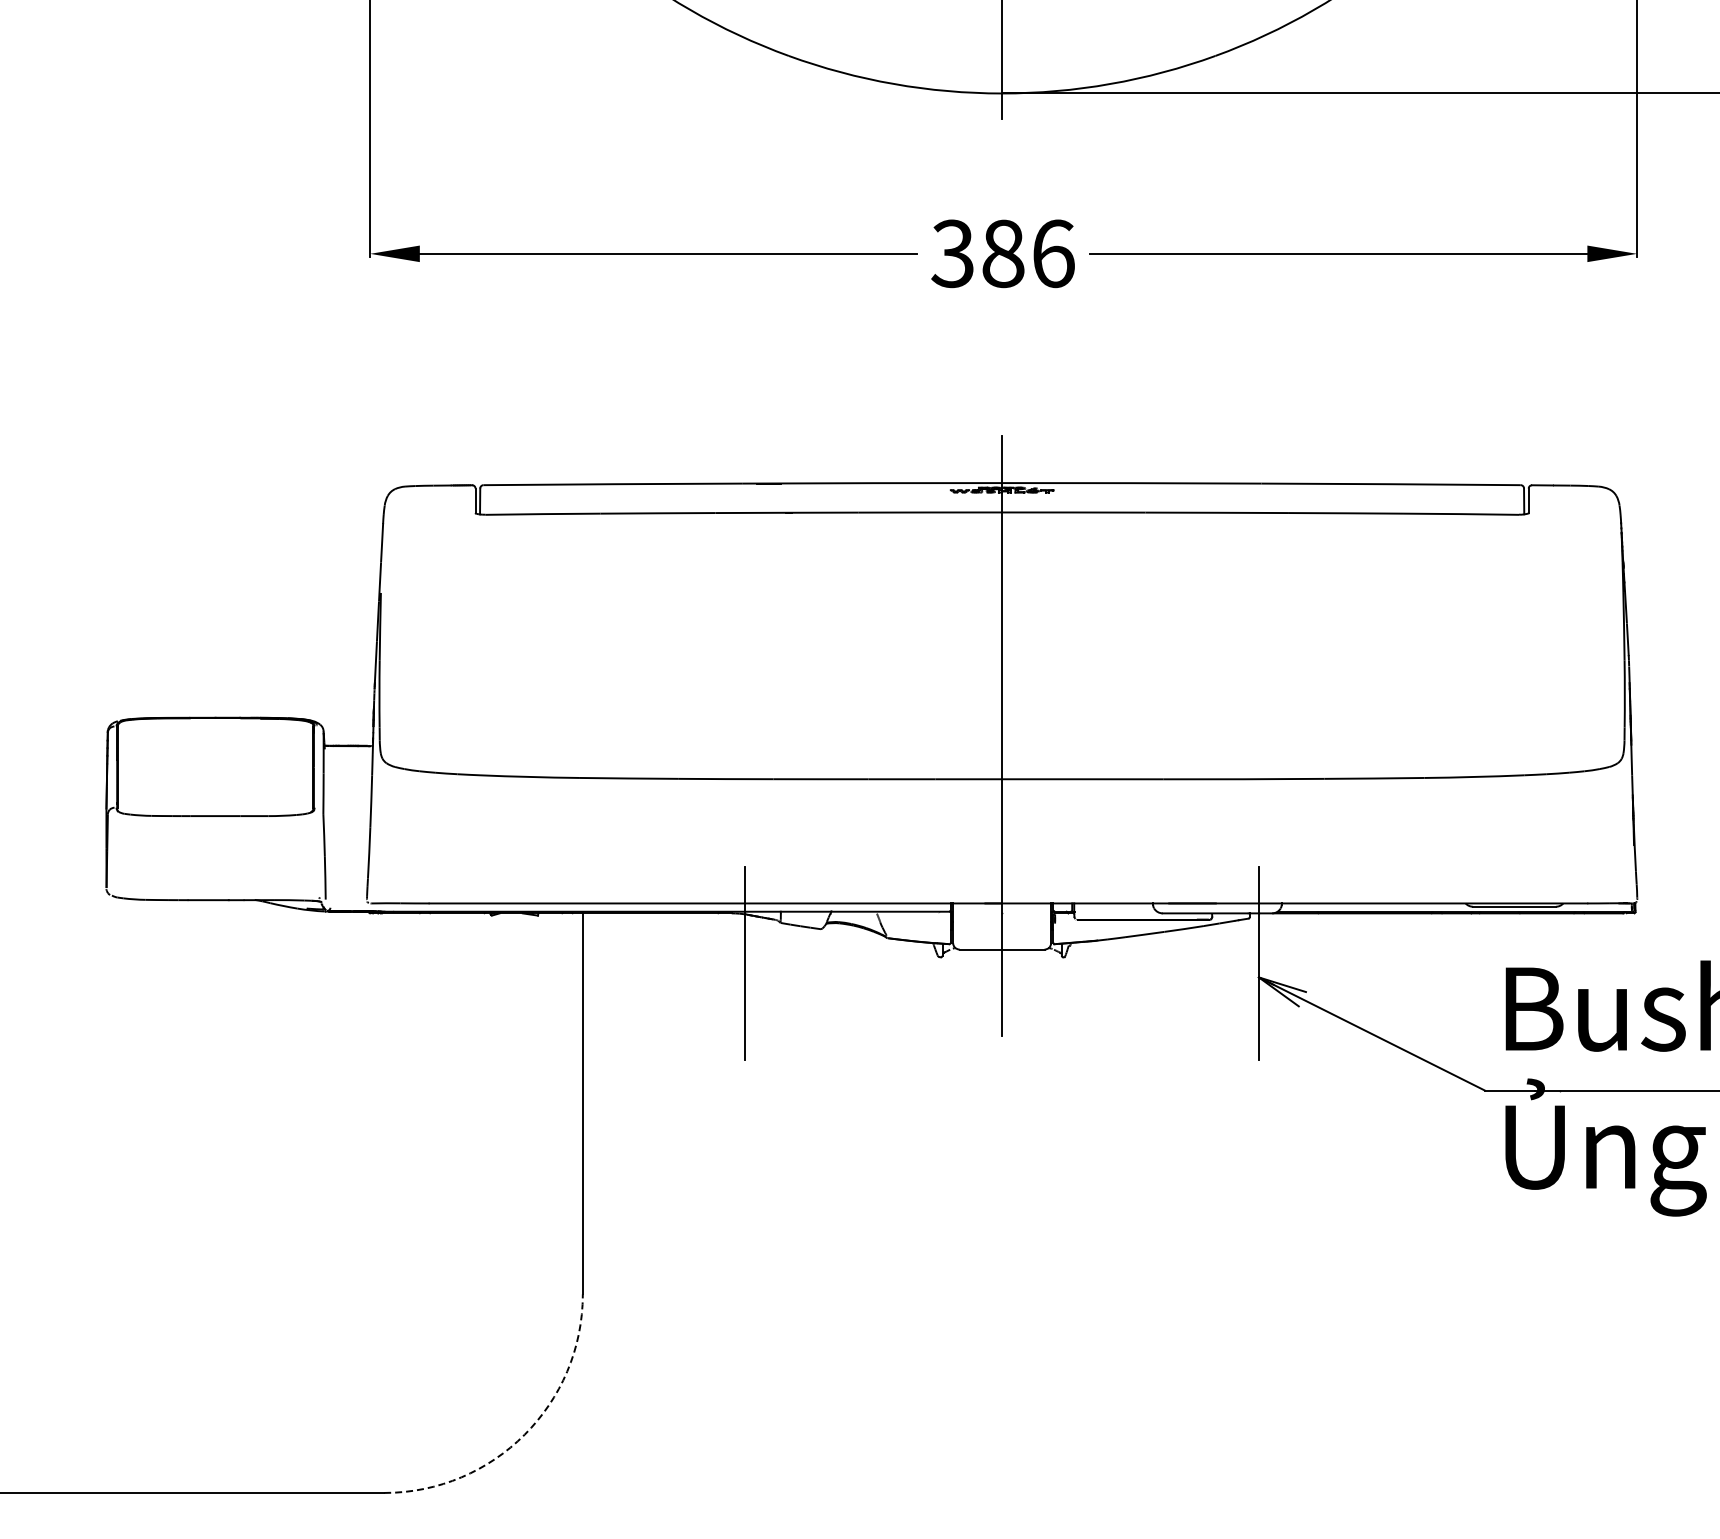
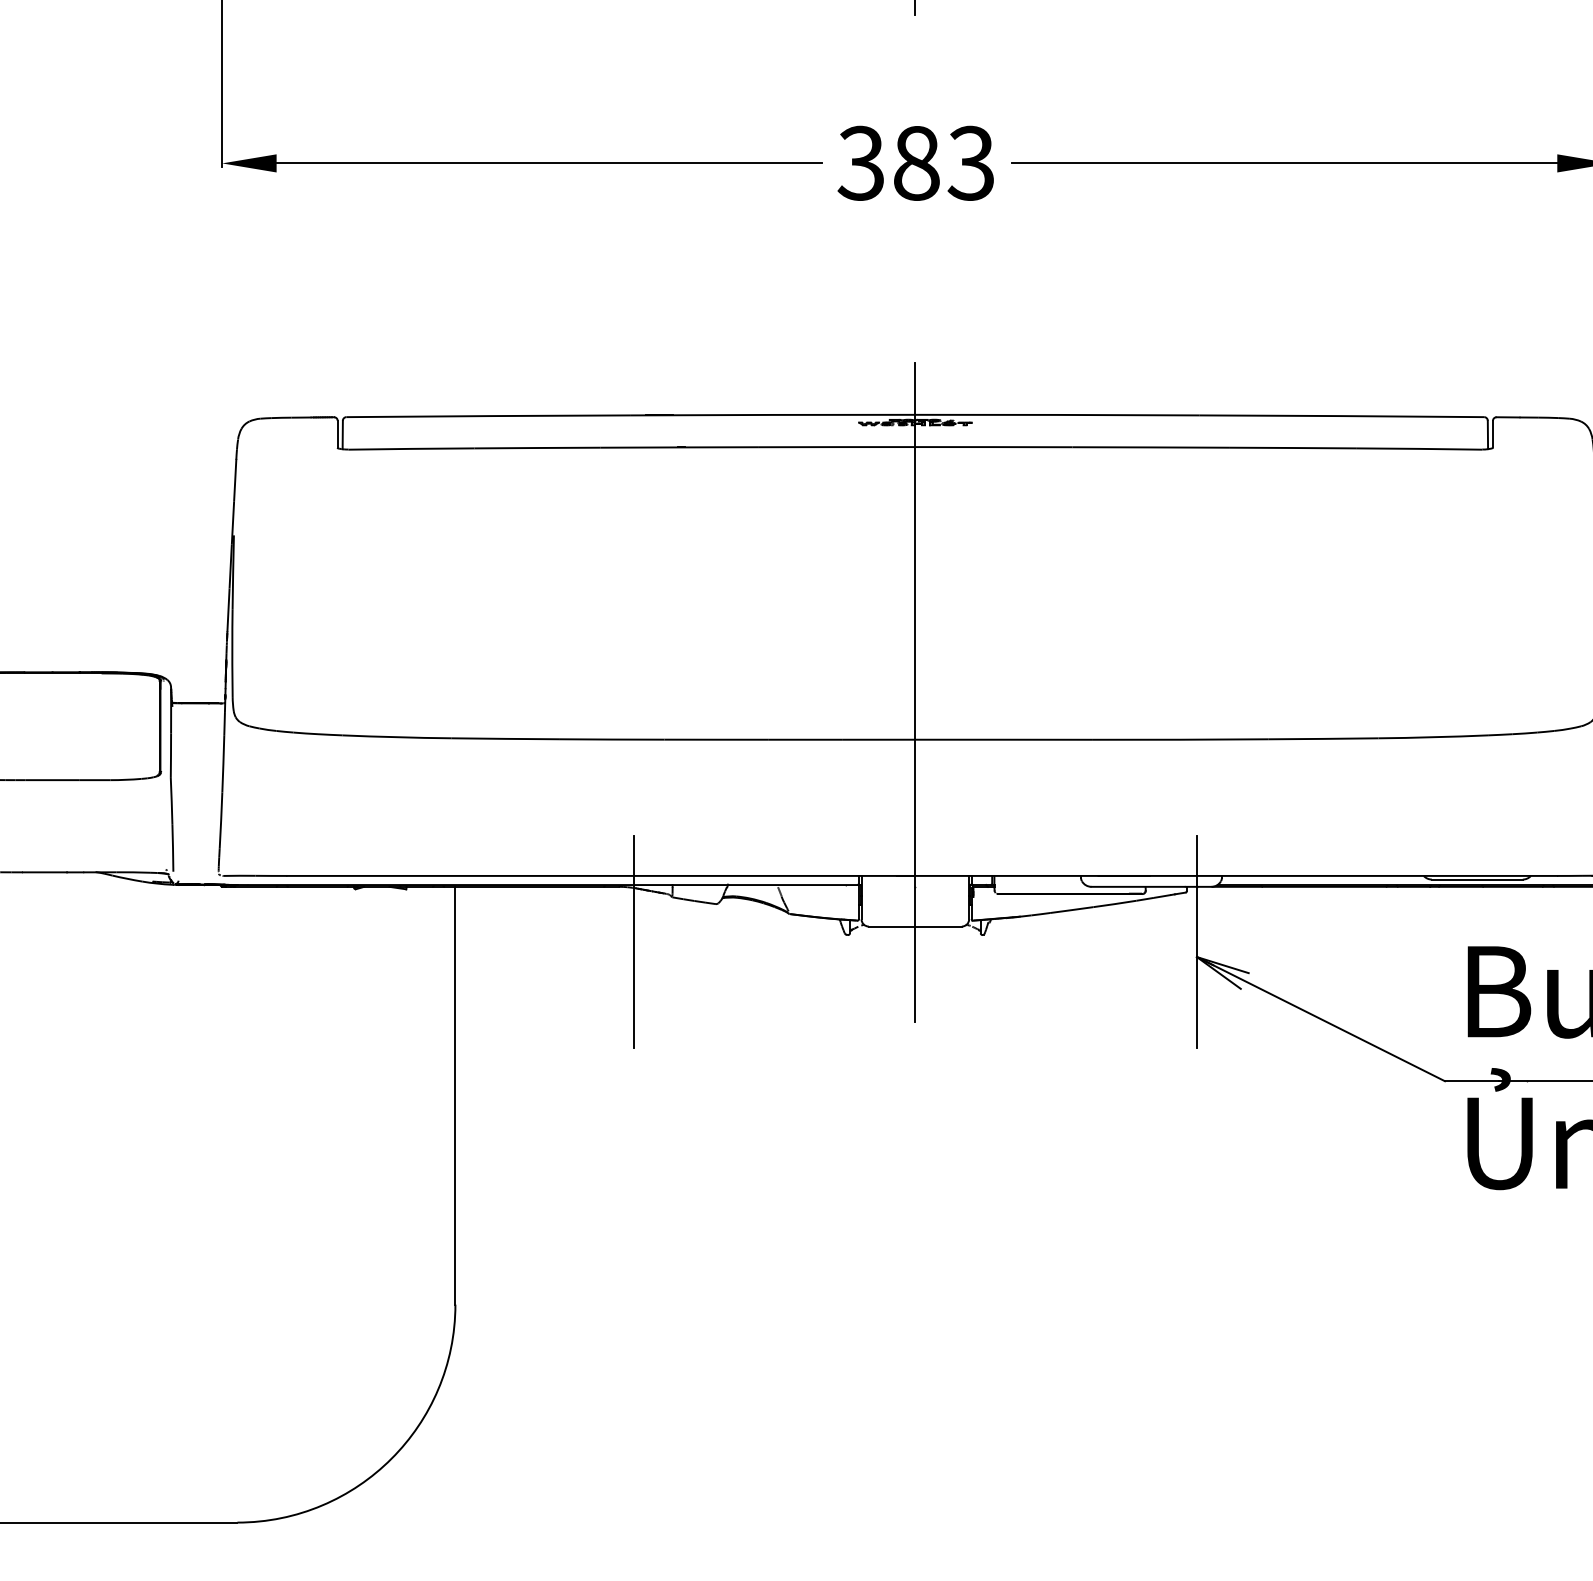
text: (1052, 253) -> (970, 163), 386 -> 383
arc: (524, 1434) -> (391, 1458), dashed -> solid

